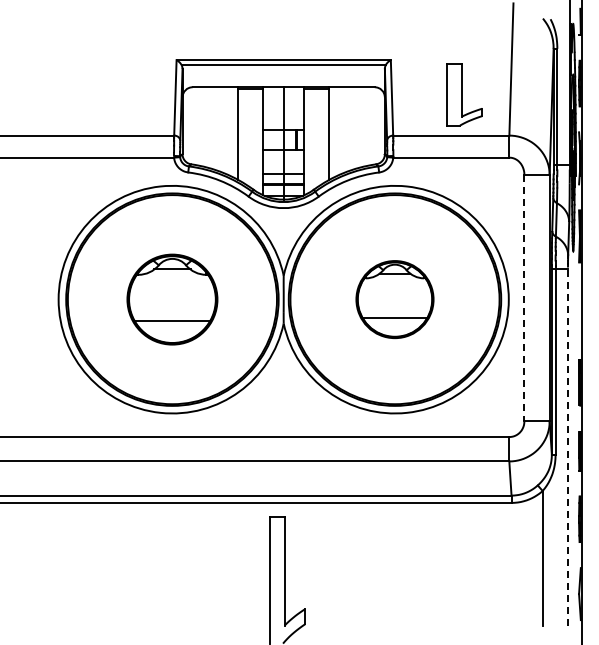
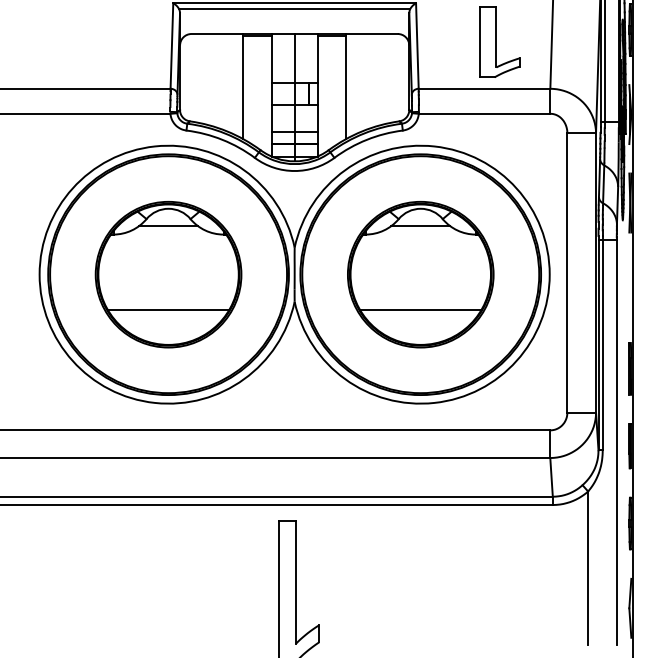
line: (524, 298) -> (567, 273), dashed -> solid
part: (172, 299) -> (168, 274), size x1.43
part: (394, 299) -> (420, 274), size x1.67
line: (567, 446) -> (616, 441), dashed -> solid

